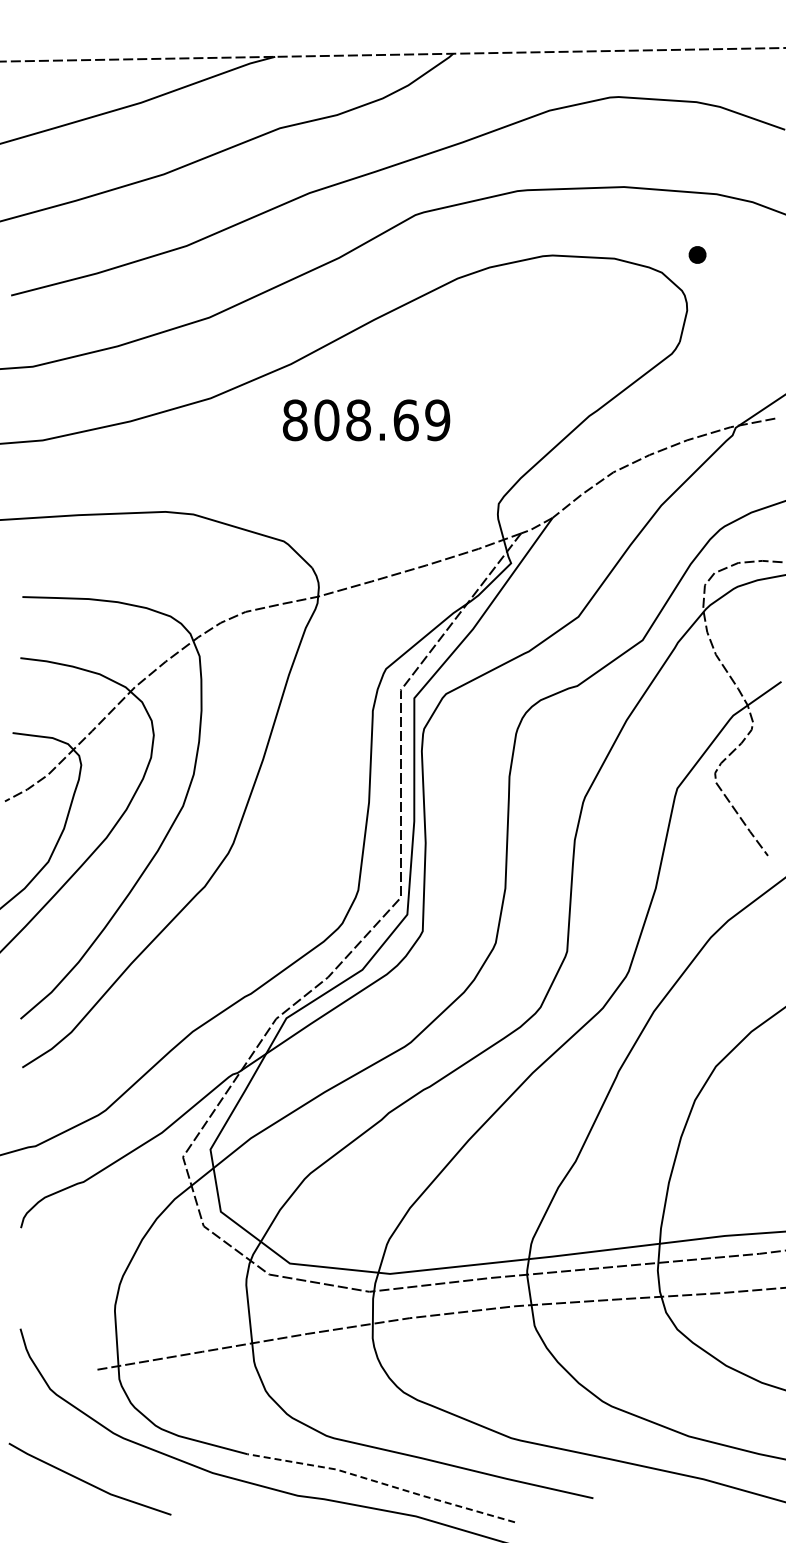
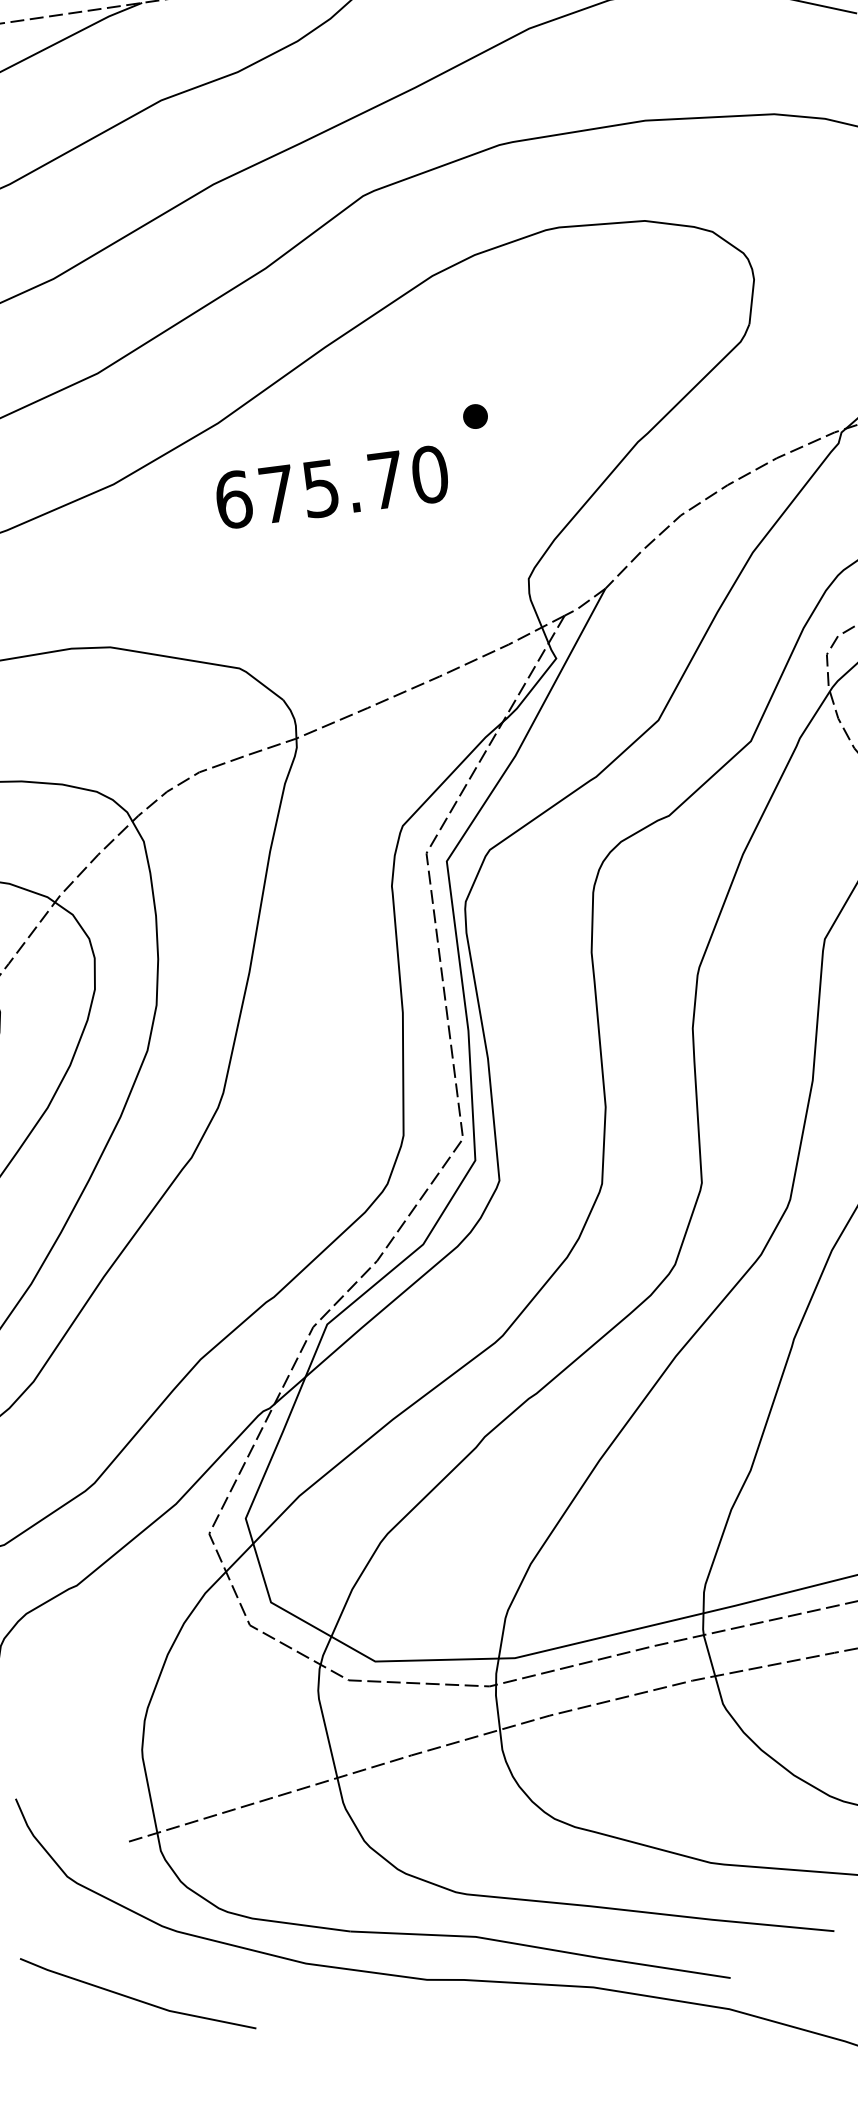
part: (697, 254) -> (475, 415), moved
text: (366, 420) -> (331, 487), 808.69 -> 675.70
line: (382, 1483) -> (541, 1948), dashed -> solid

